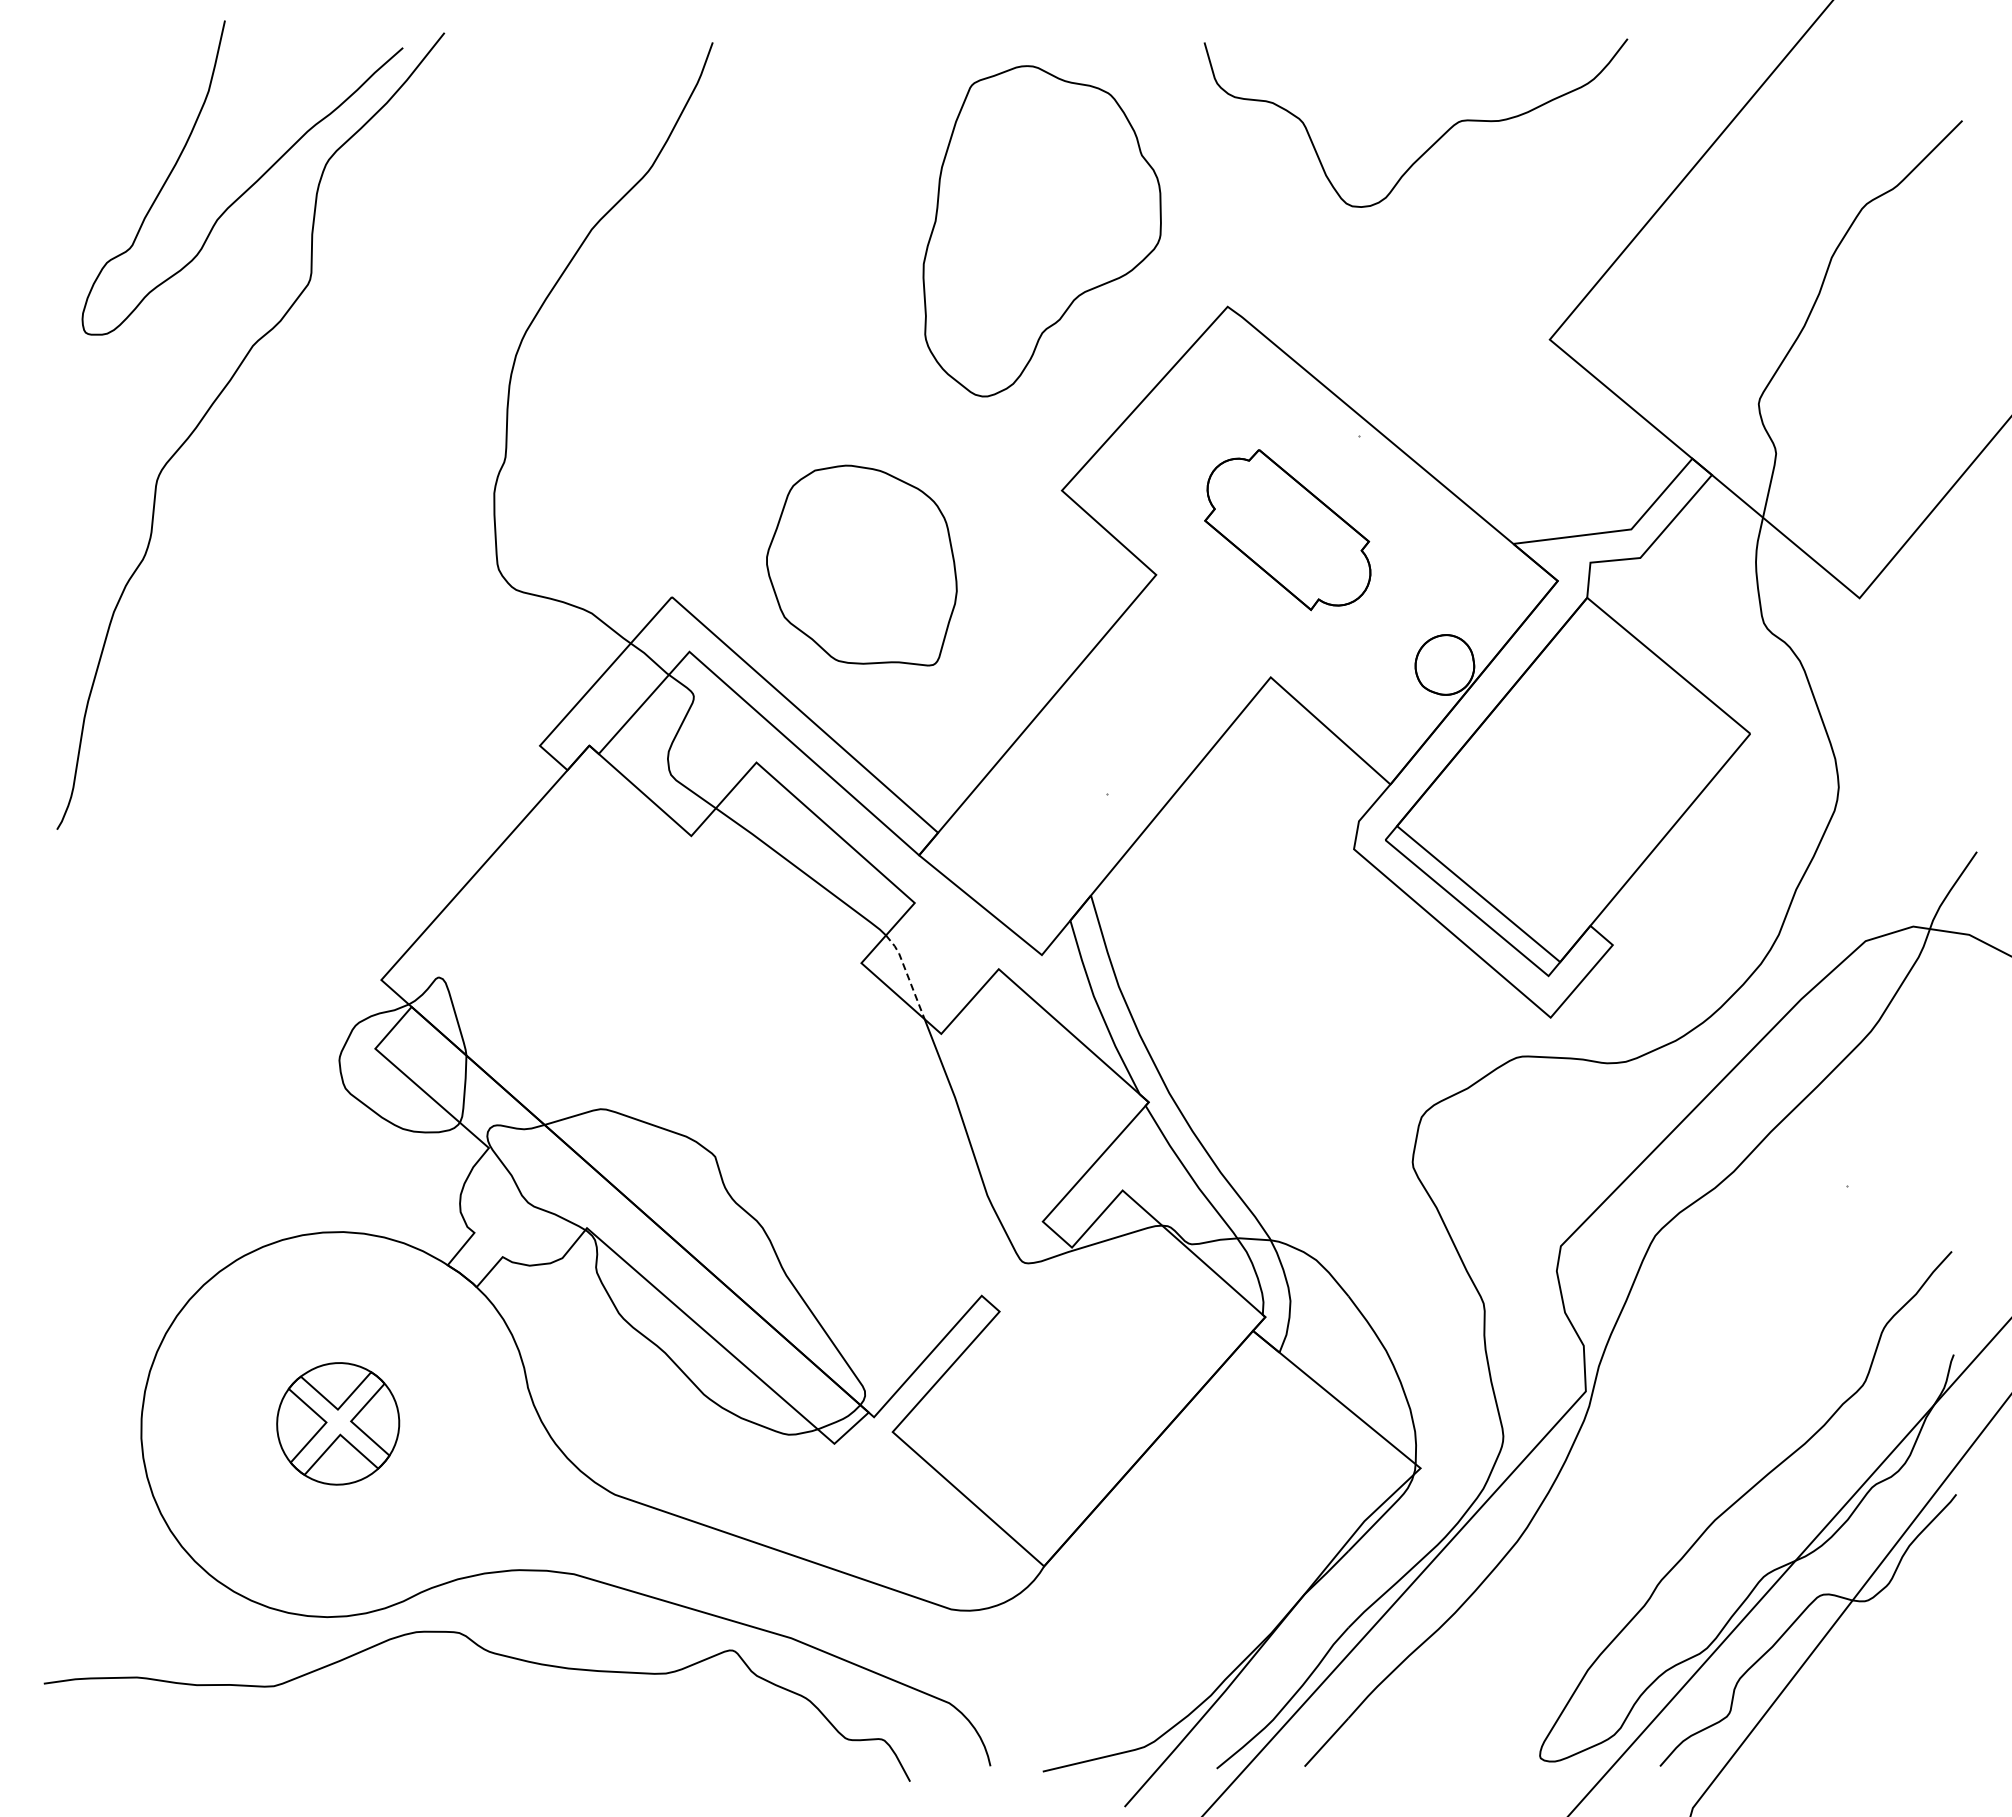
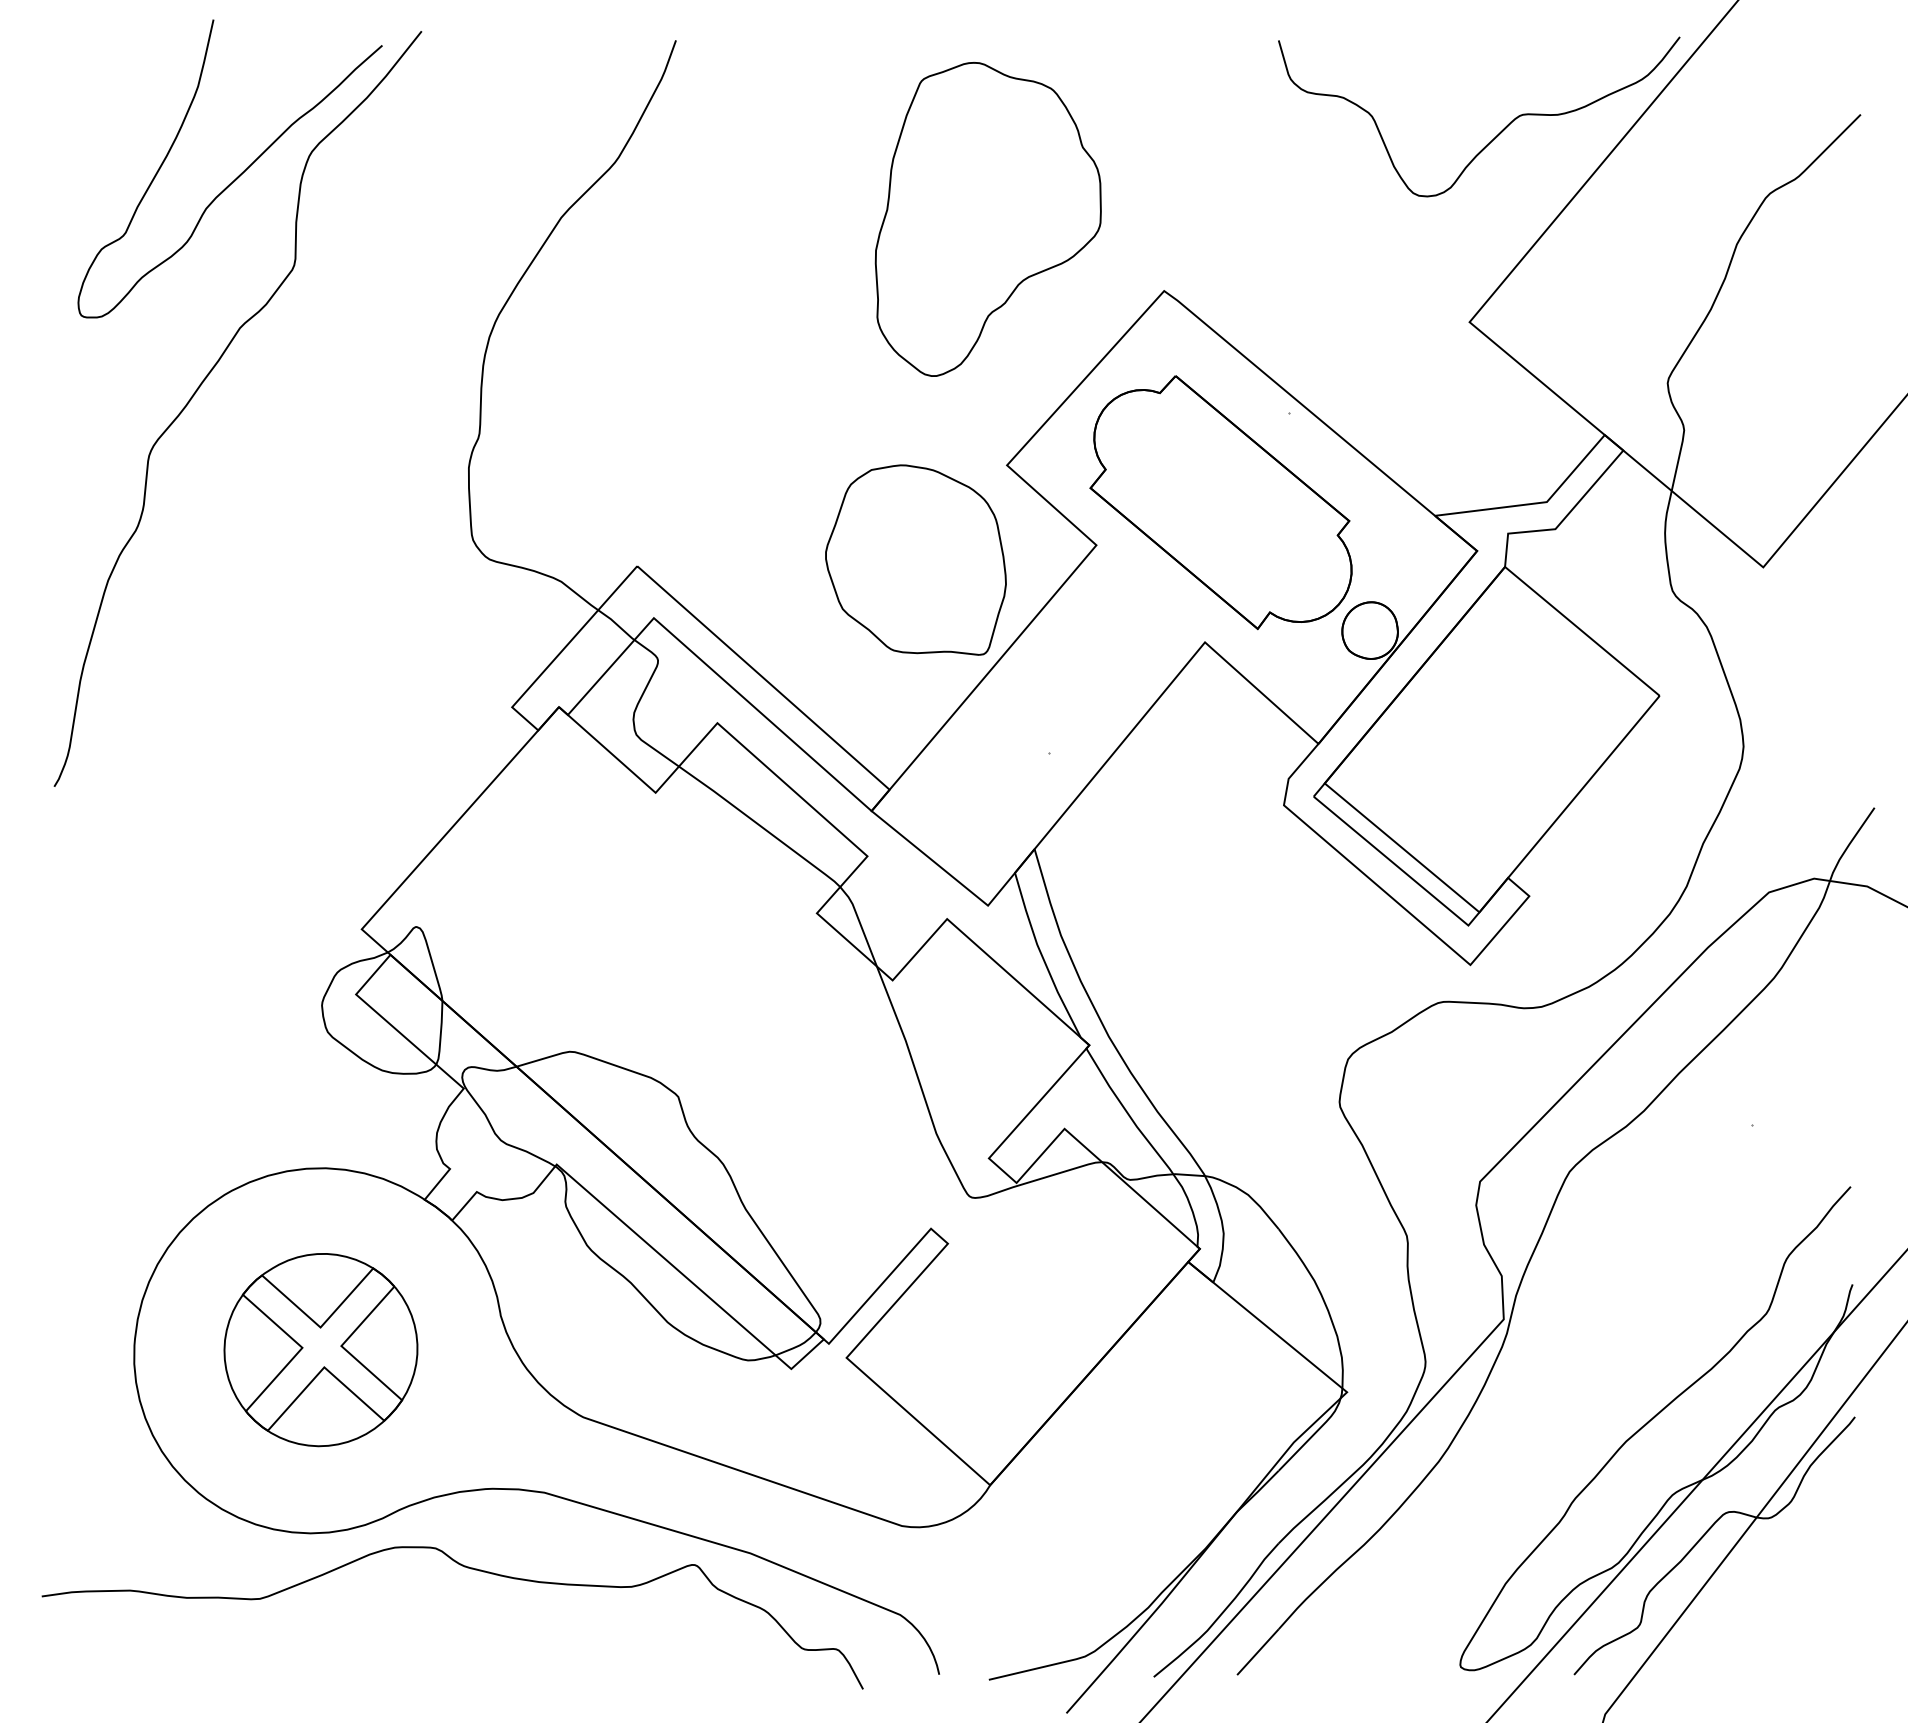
curve: (1435, 141) -> (1497, 134), moved
part: (1287, 529) -> (1220, 502), size x1.67
part: (861, 565) -> (915, 560), moved
line: (907, 974) -> (860, 924), dashed -> solid
part: (337, 1423) -> (320, 1349), size x1.67

